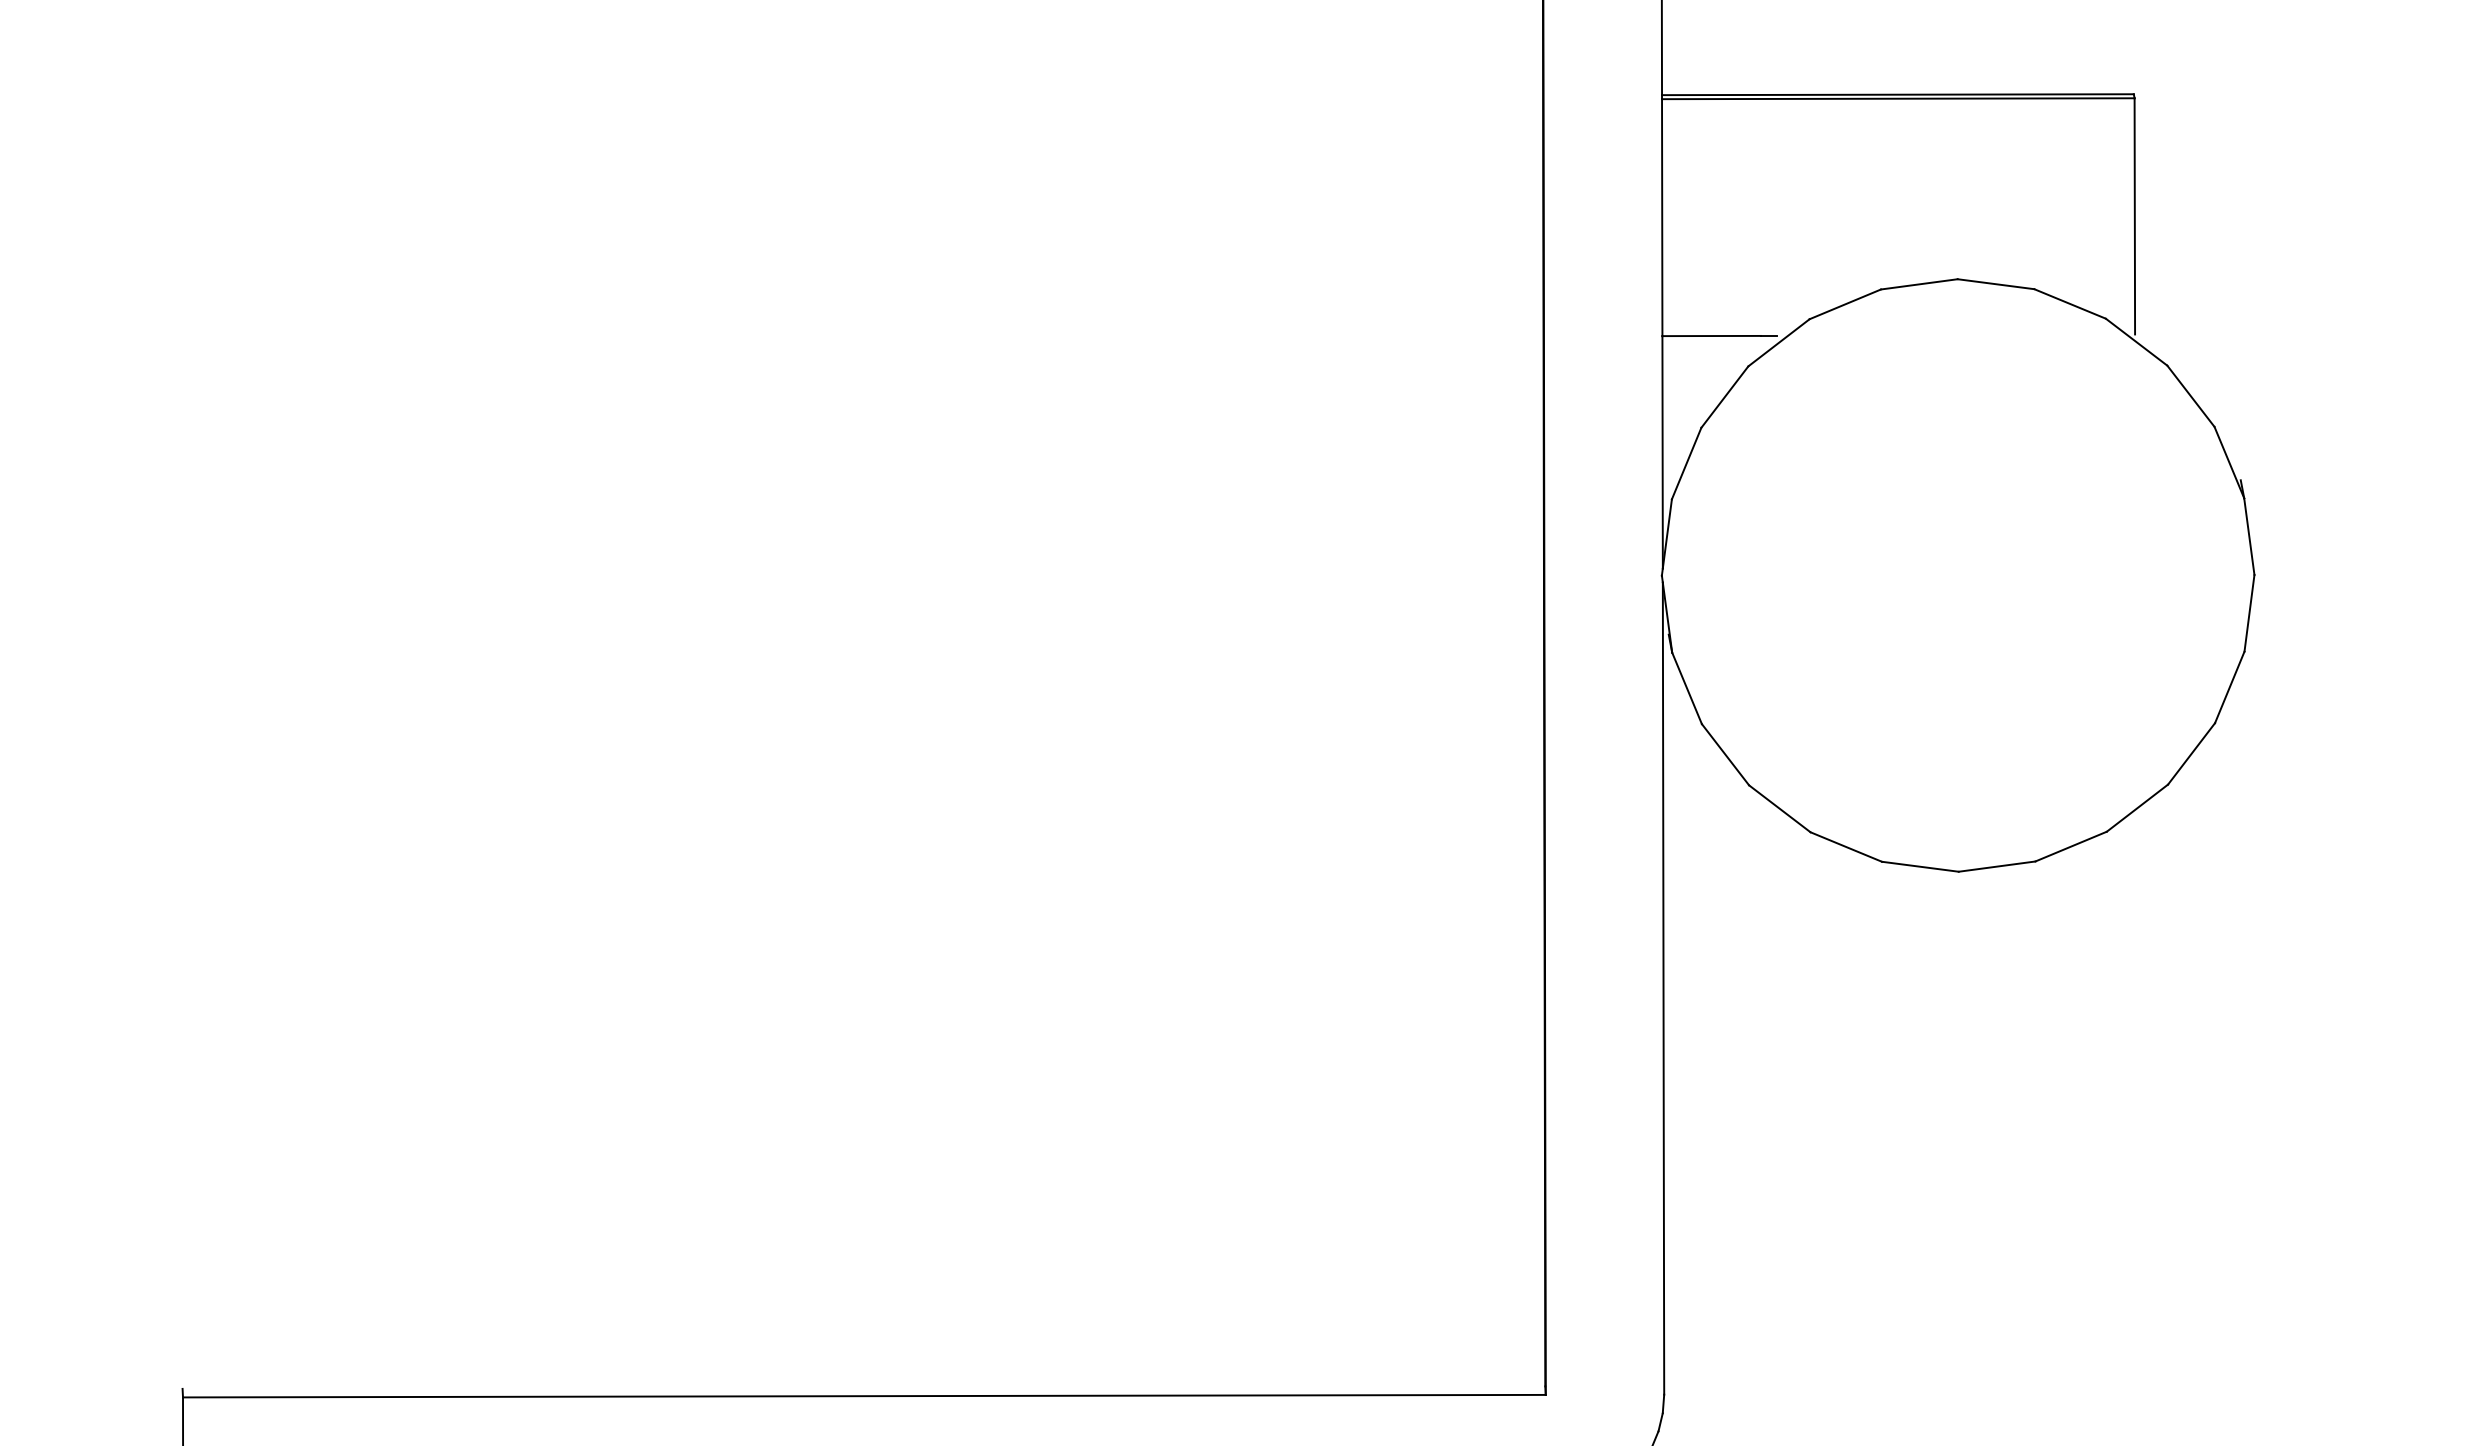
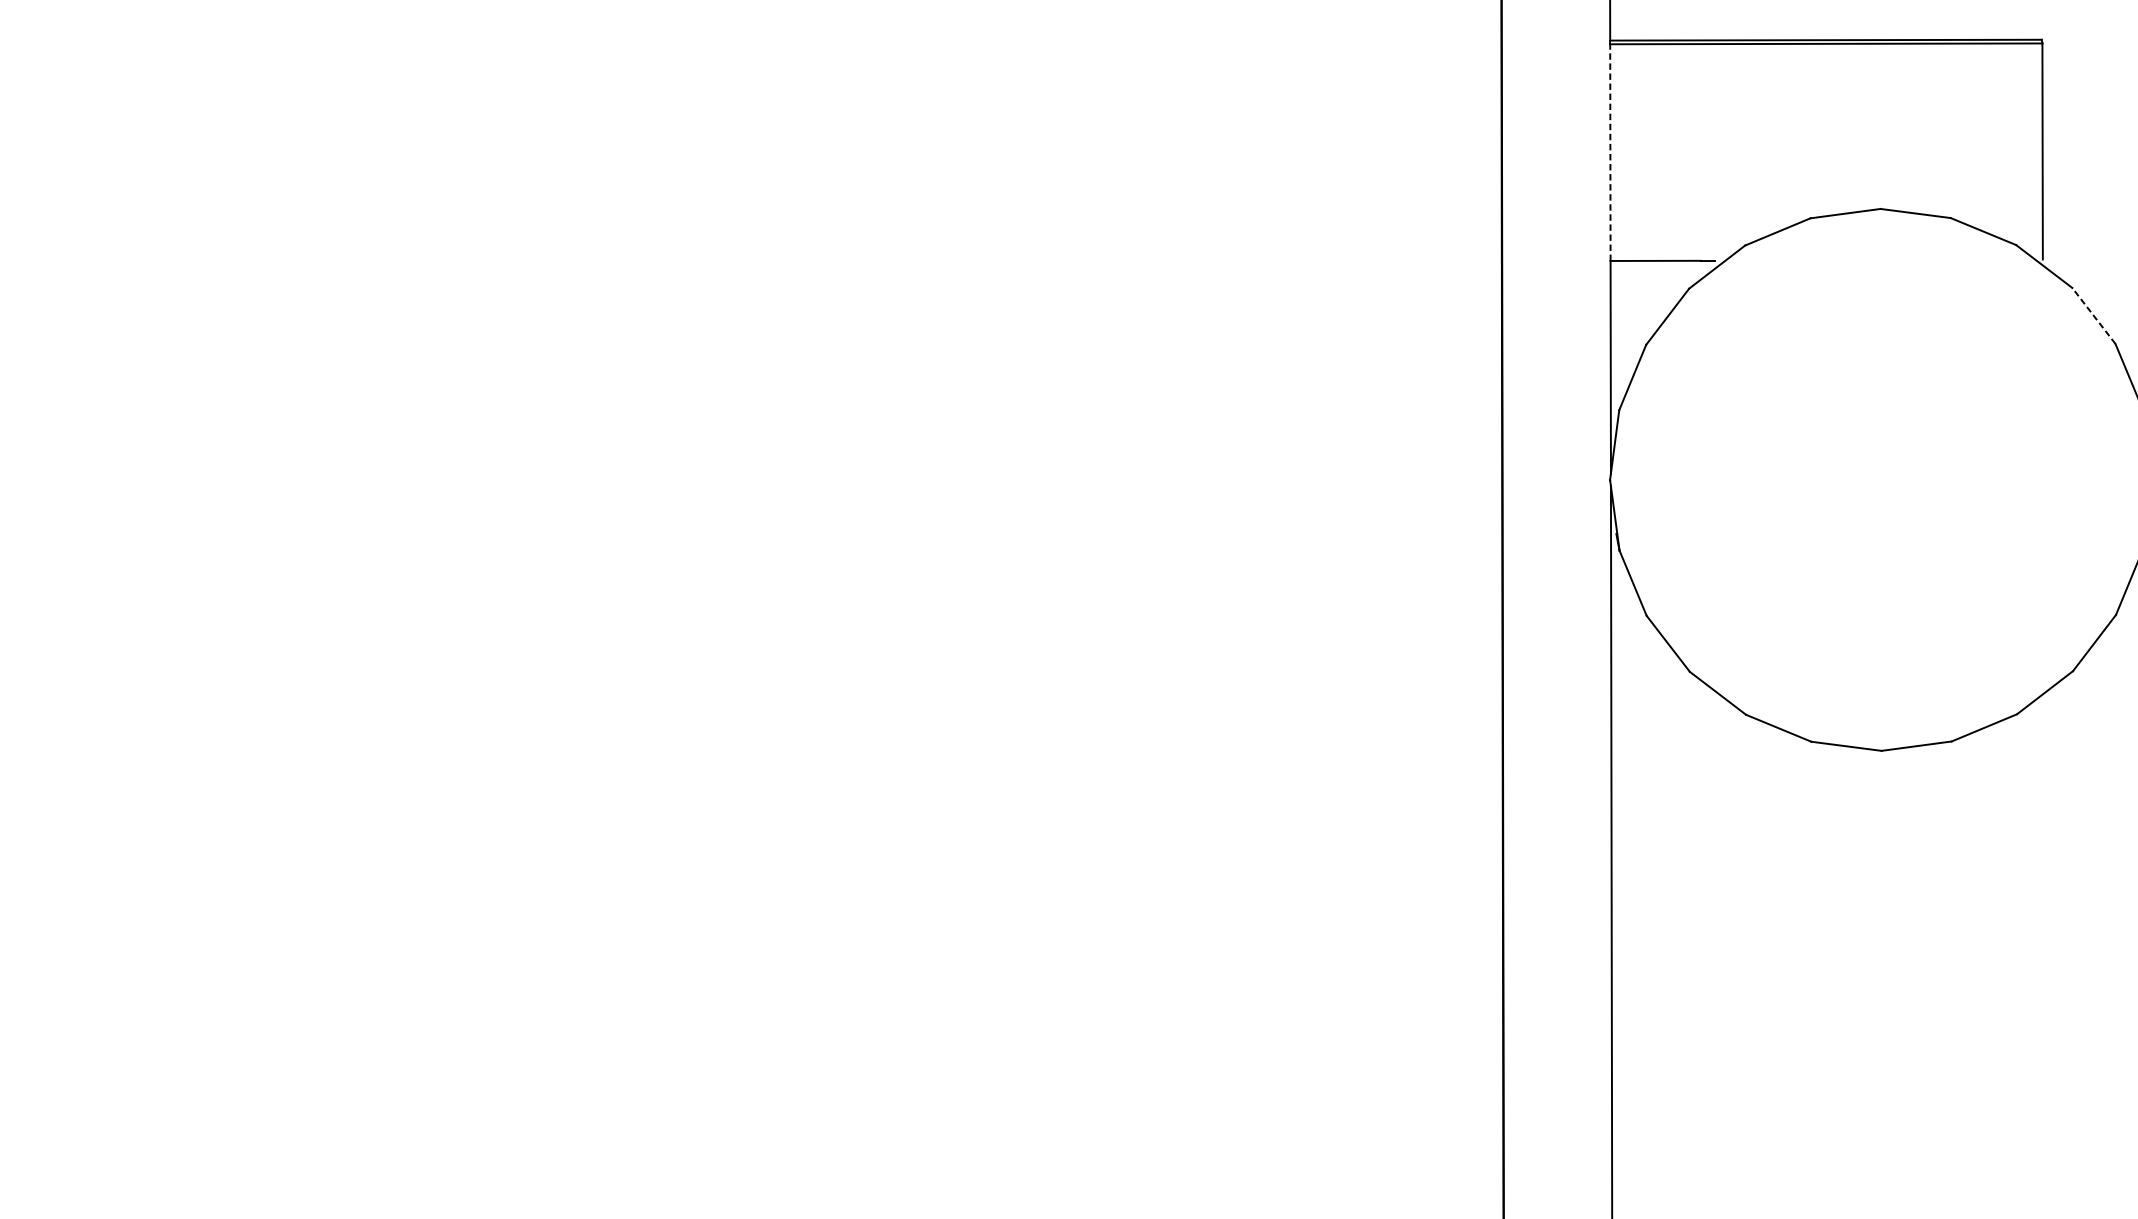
line: (1662, 217) -> (1610, 152), solid -> dashed
line: (2190, 396) -> (2093, 316), solid -> dashed

